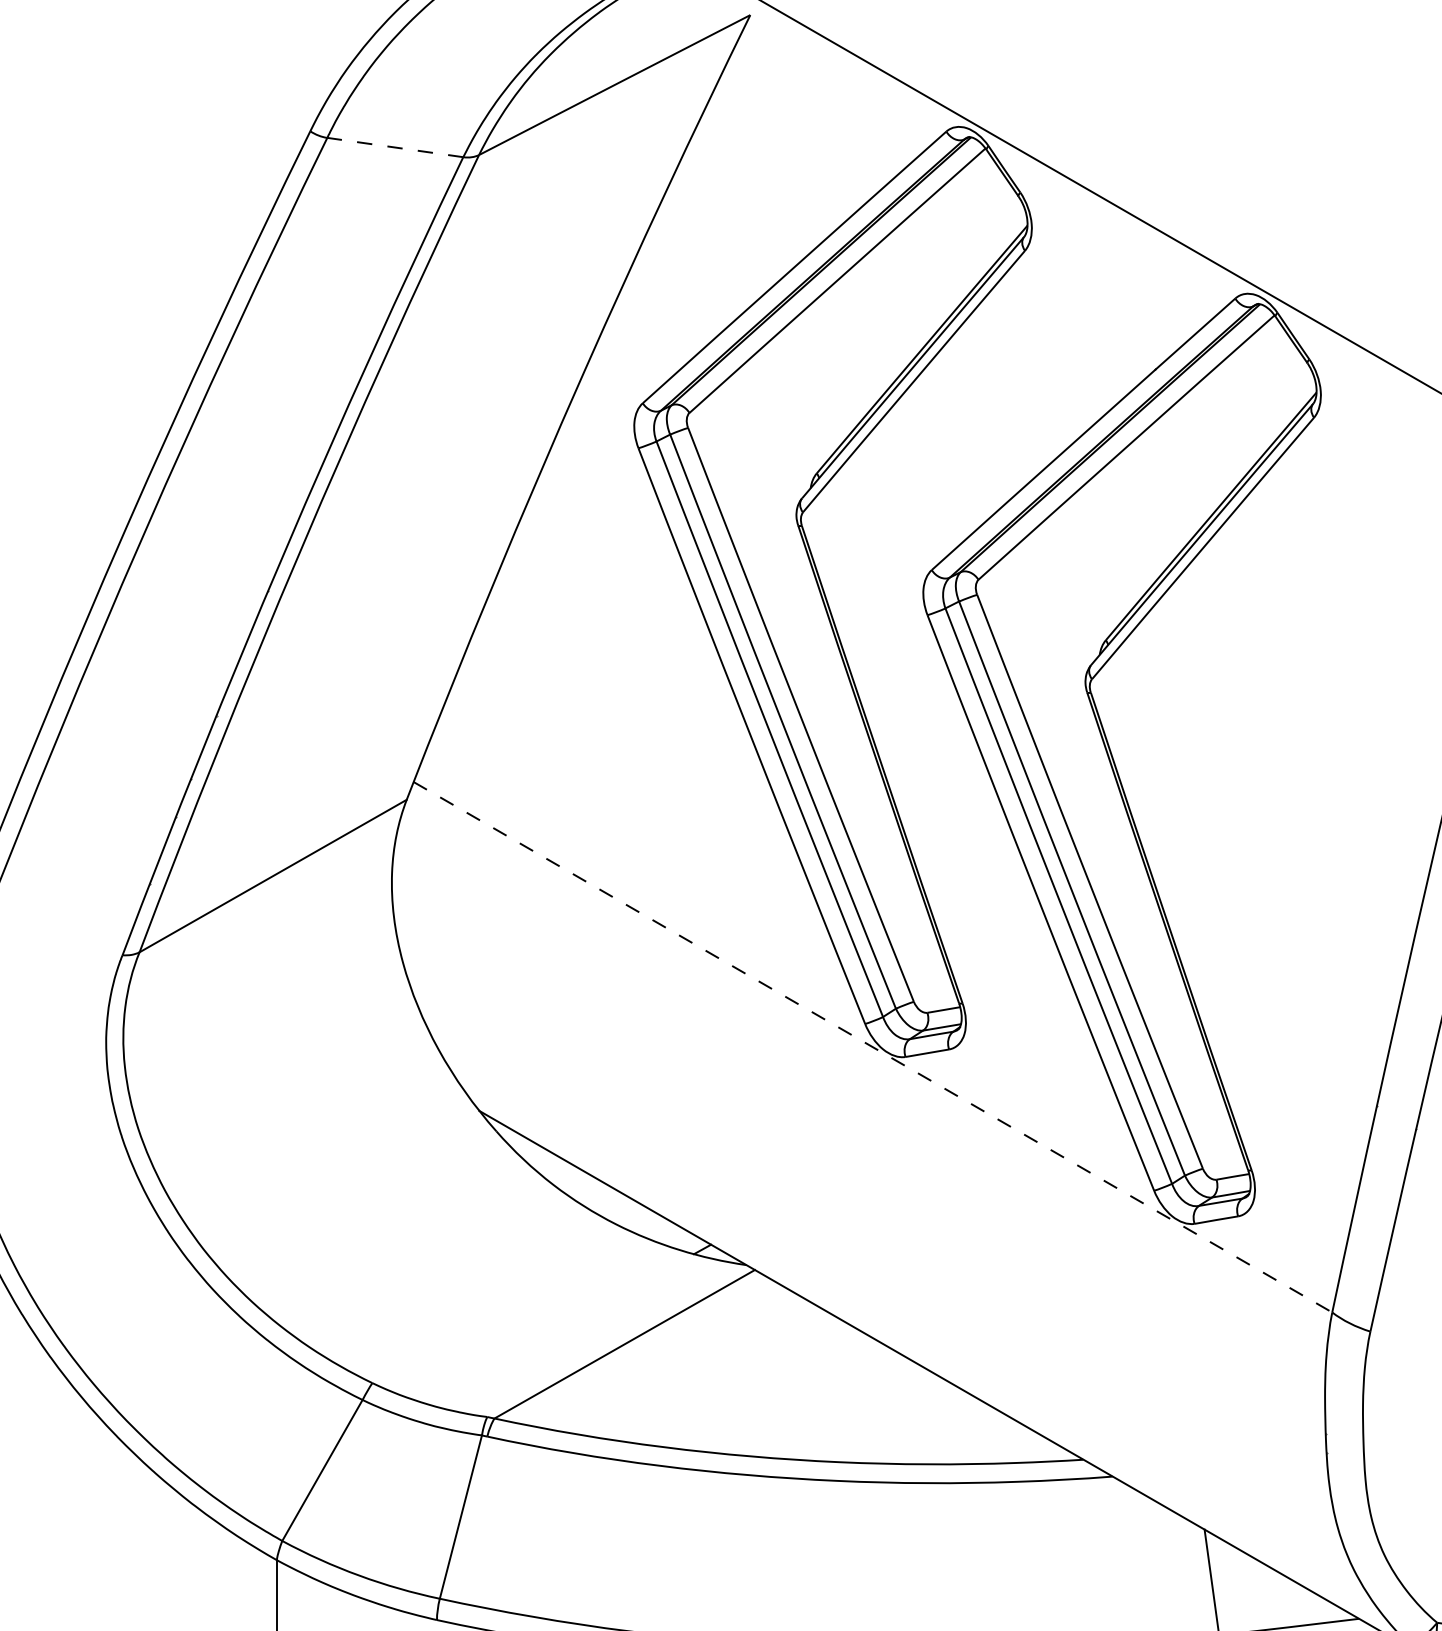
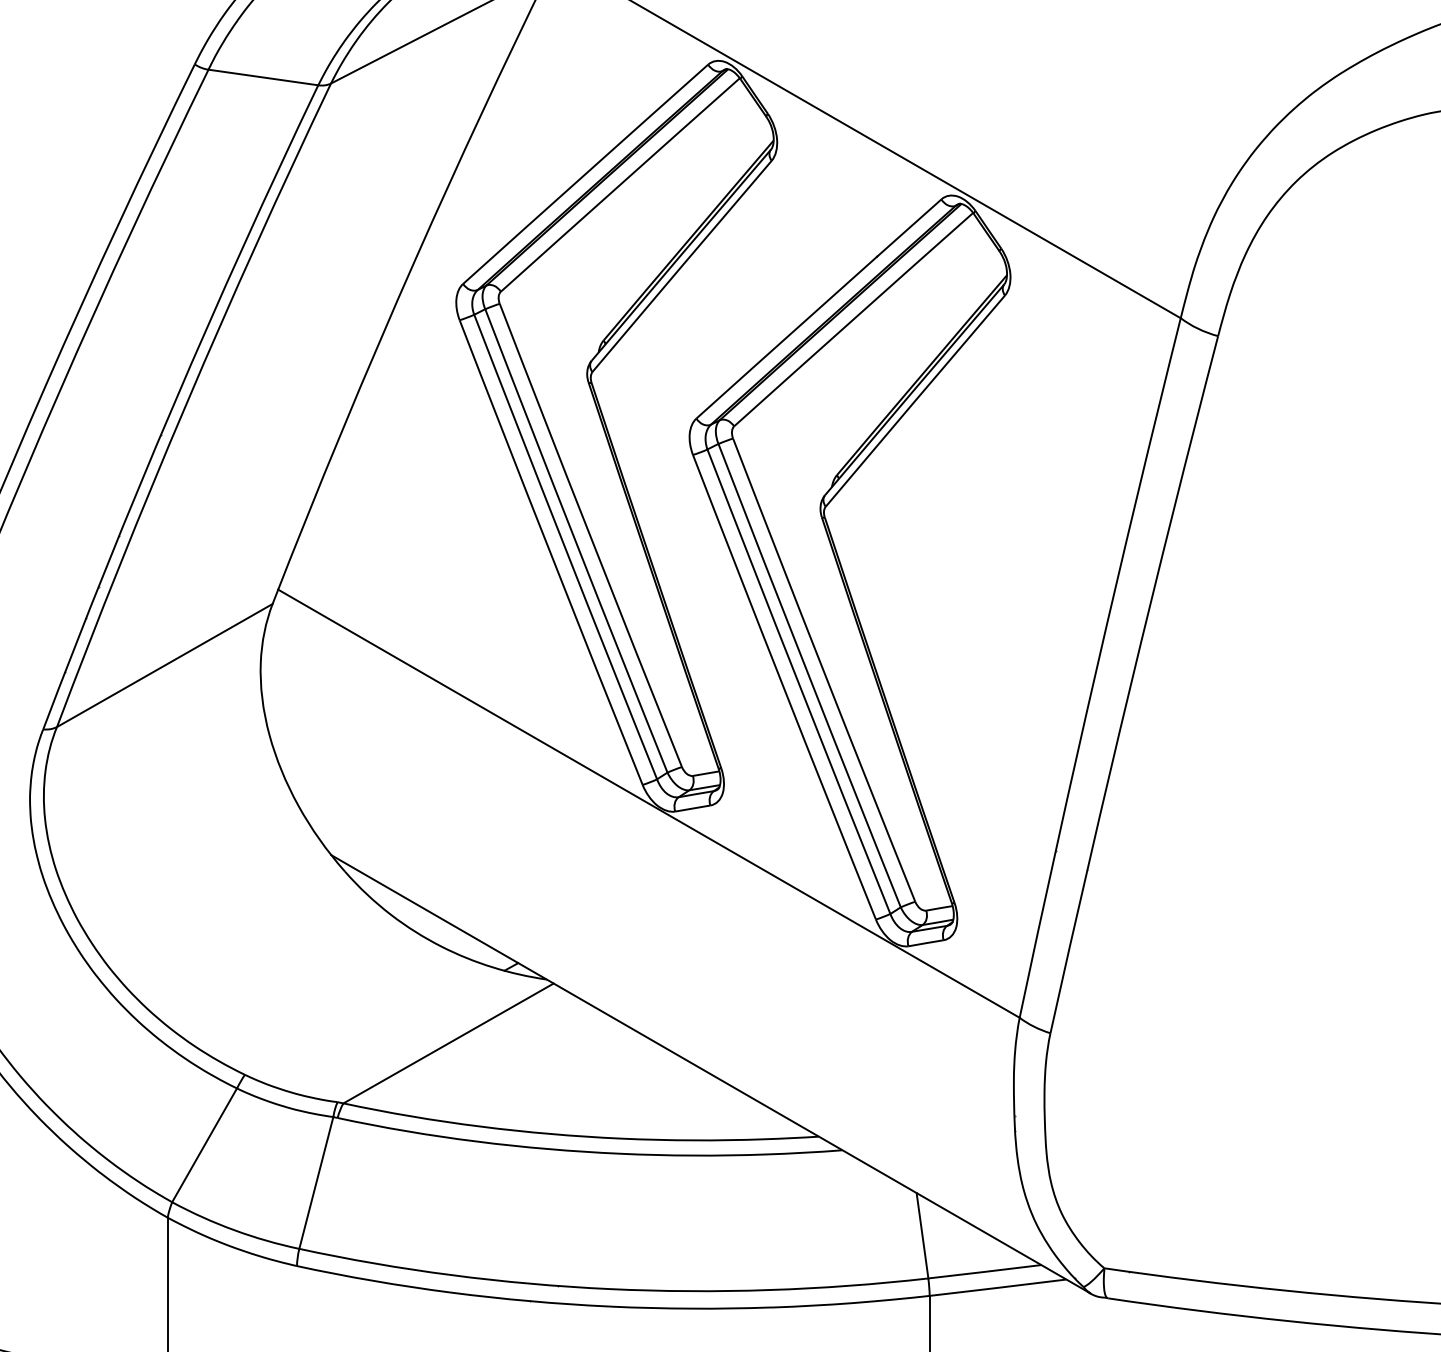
line: (394, 147) -> (262, 77), dashed -> solid
line: (873, 1046) -> (649, 803), dashed -> solid

